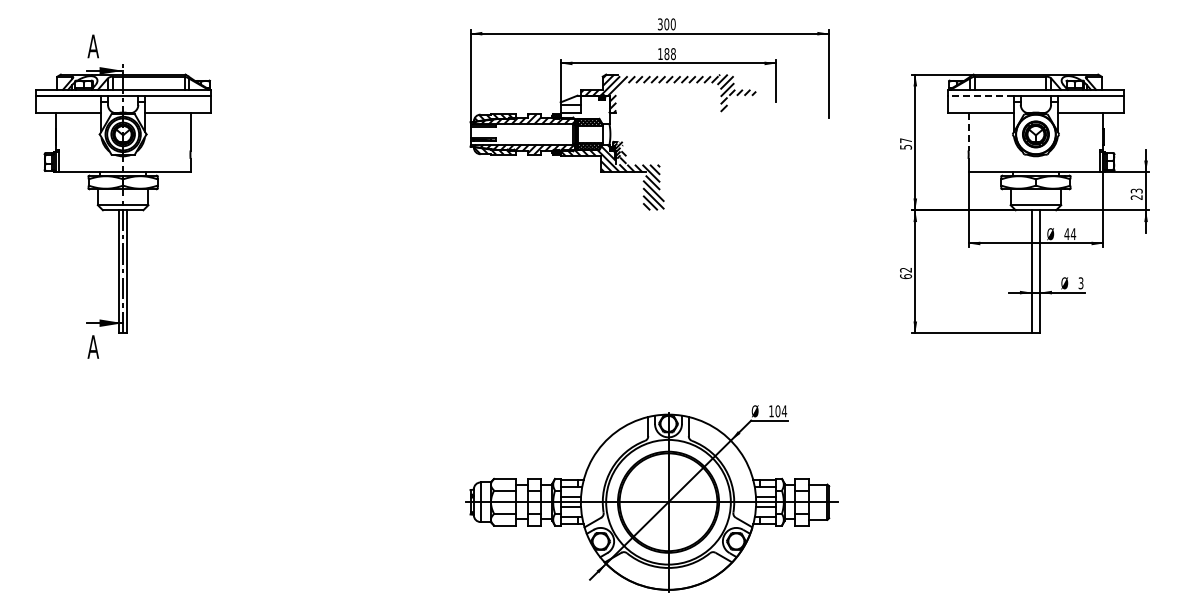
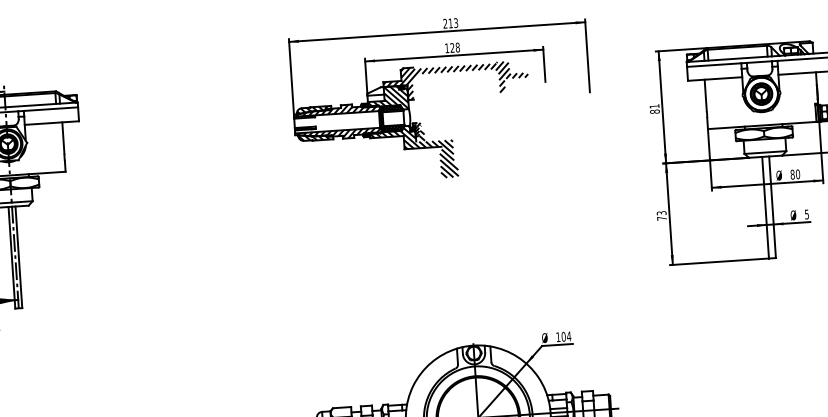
text: (666, 24) -> (450, 23), 300 -> 213
text: (666, 54) -> (452, 48), 188 -> 128
line: (981, 95) -> (714, 64), dashed -> solid
hatch: (584, 109) -> (387, 98), added
line: (968, 131) -> (705, 95), dashed -> solid
text: (905, 143) -> (654, 108), 57 -> 81
text: (1070, 234) -> (795, 174), 44 -> 80
text: (906, 273) -> (662, 216), 62 -> 73
text: (1080, 282) -> (806, 213), 3 -> 5

